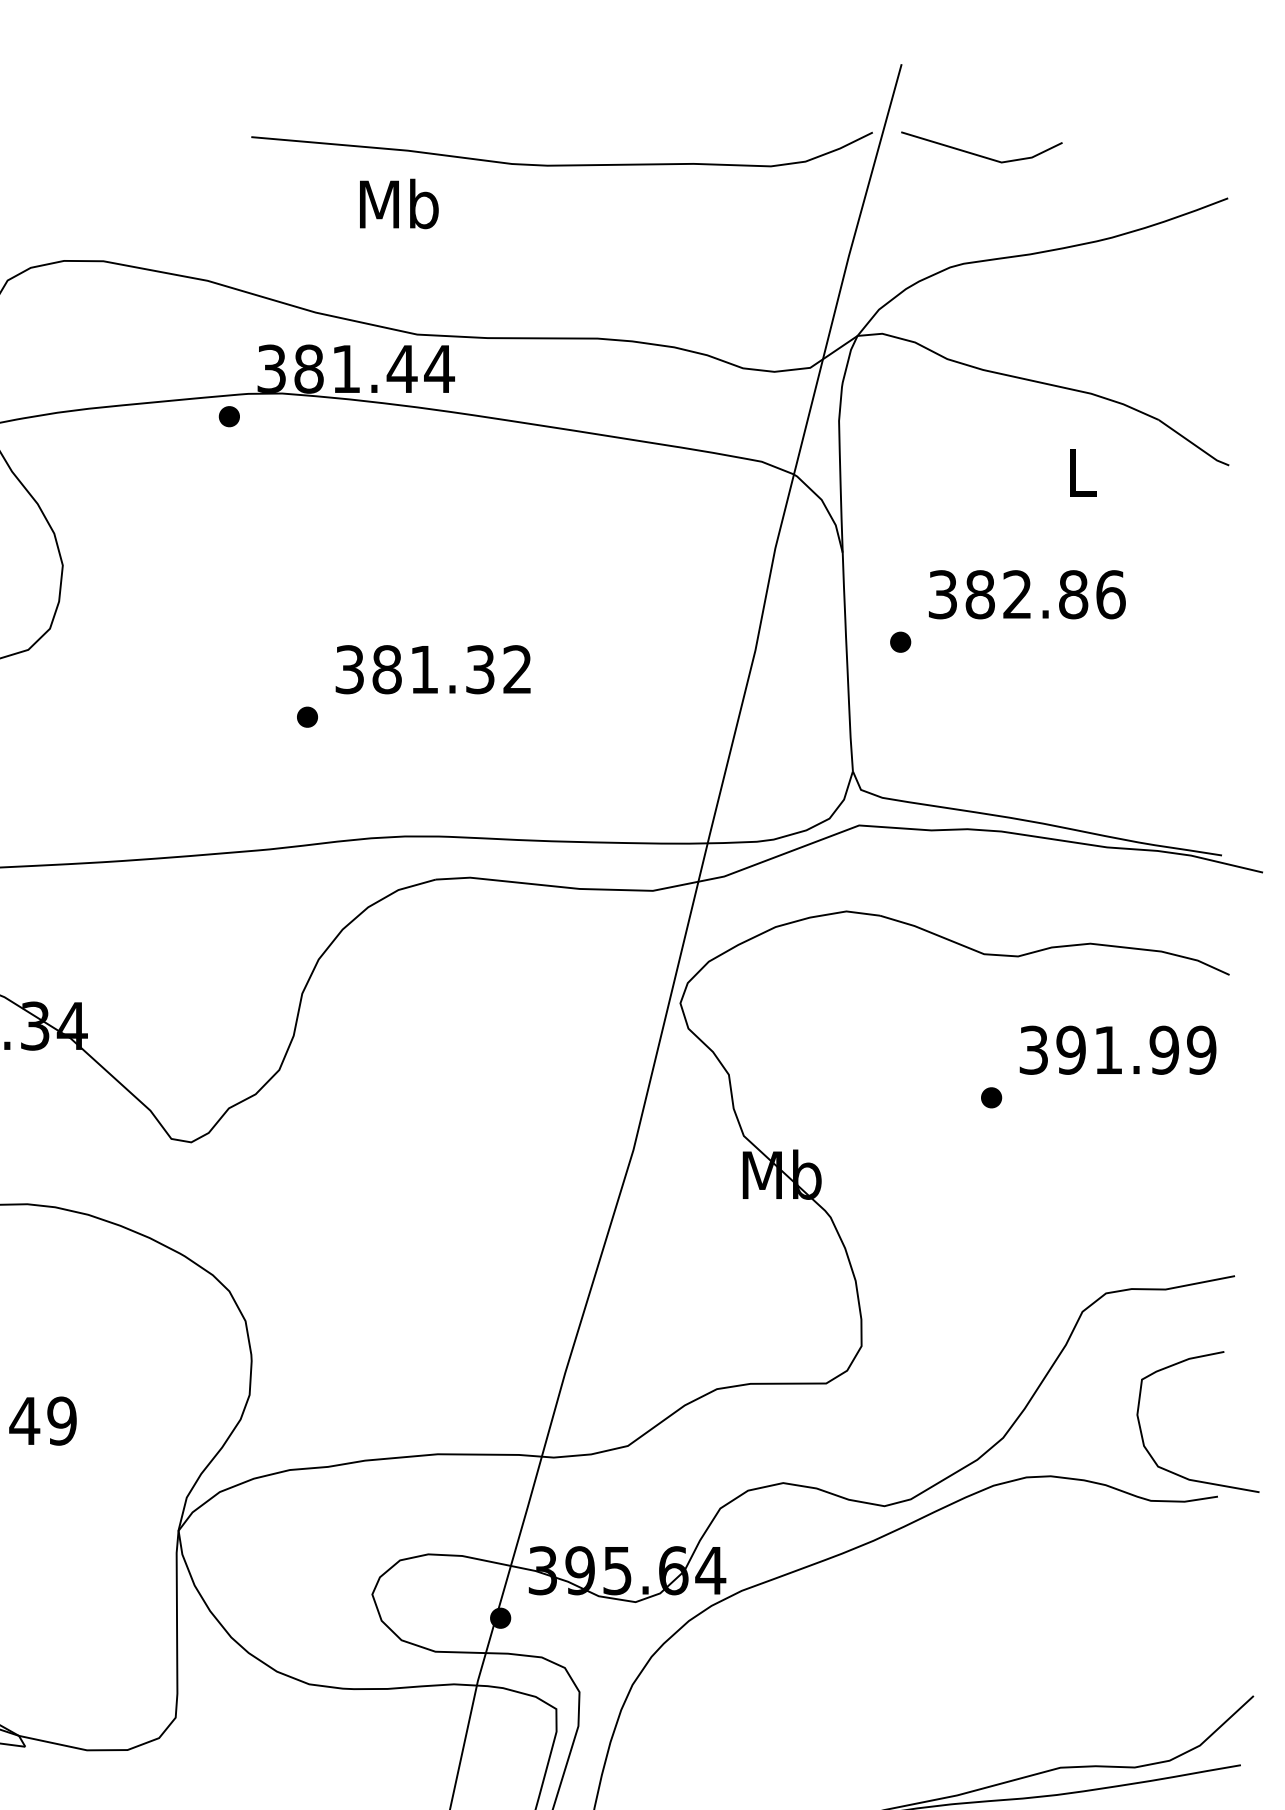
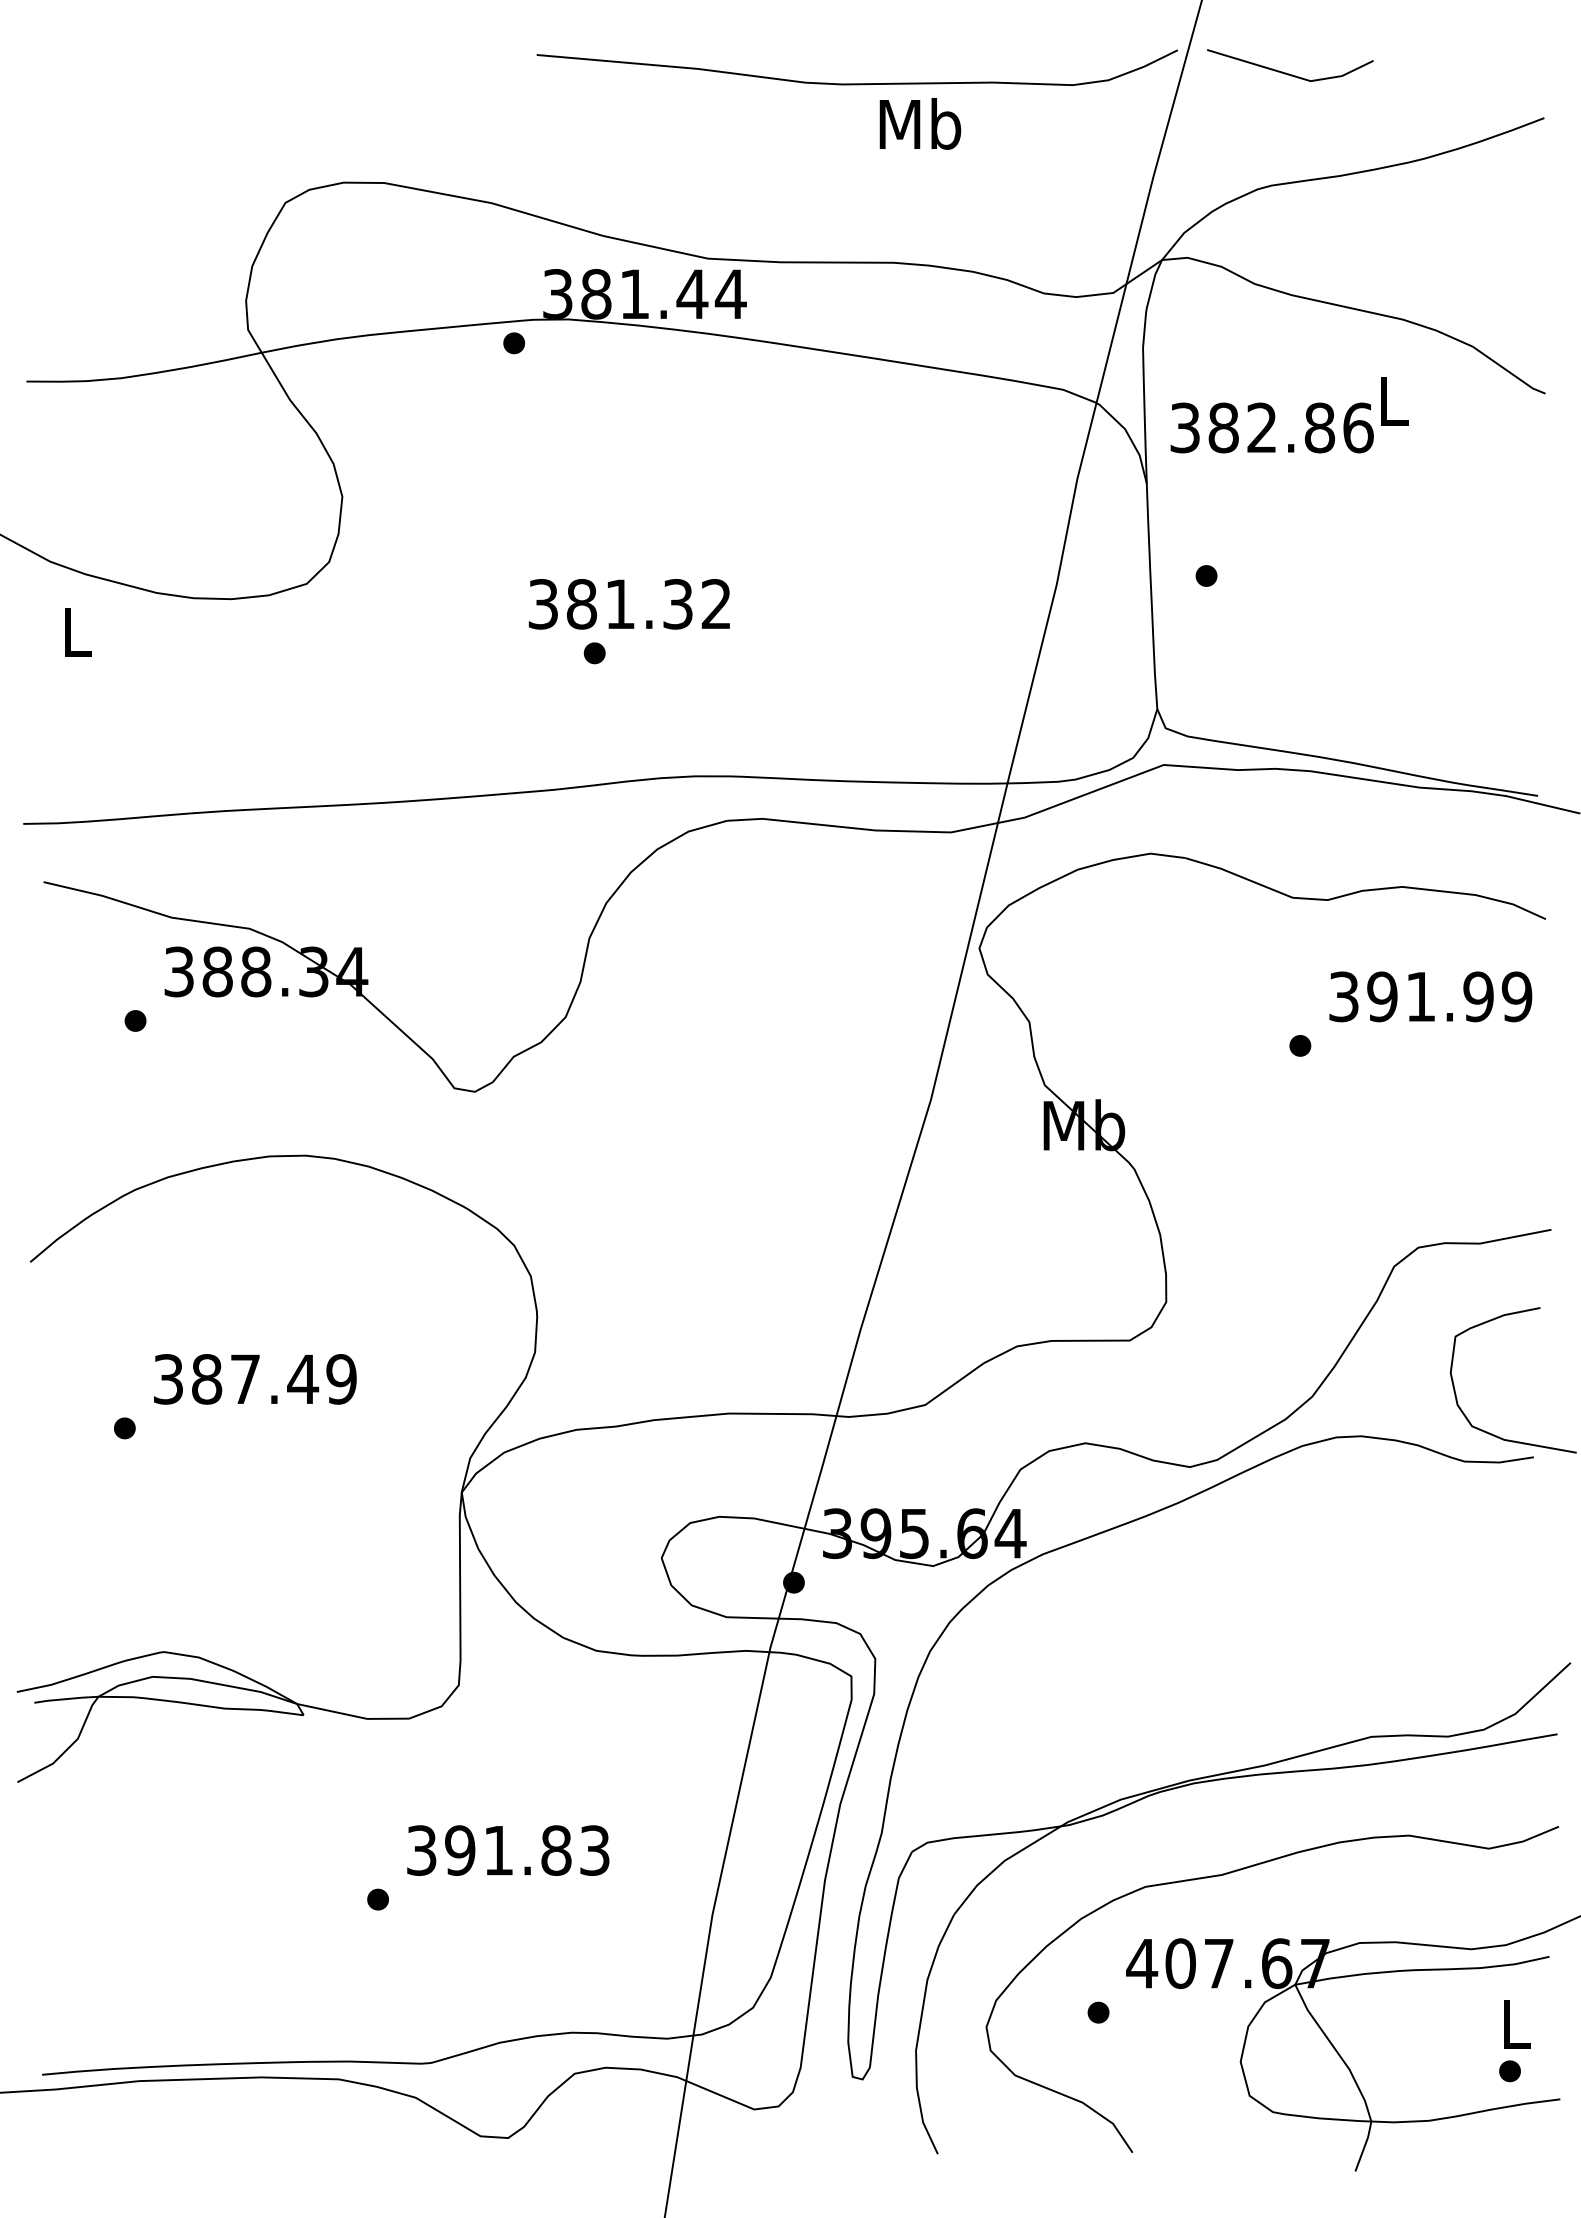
text: (399, 203) -> (920, 123), moved
text: (1026, 594) -> (1271, 427), moved
text: (433, 669) -> (629, 604), moved

